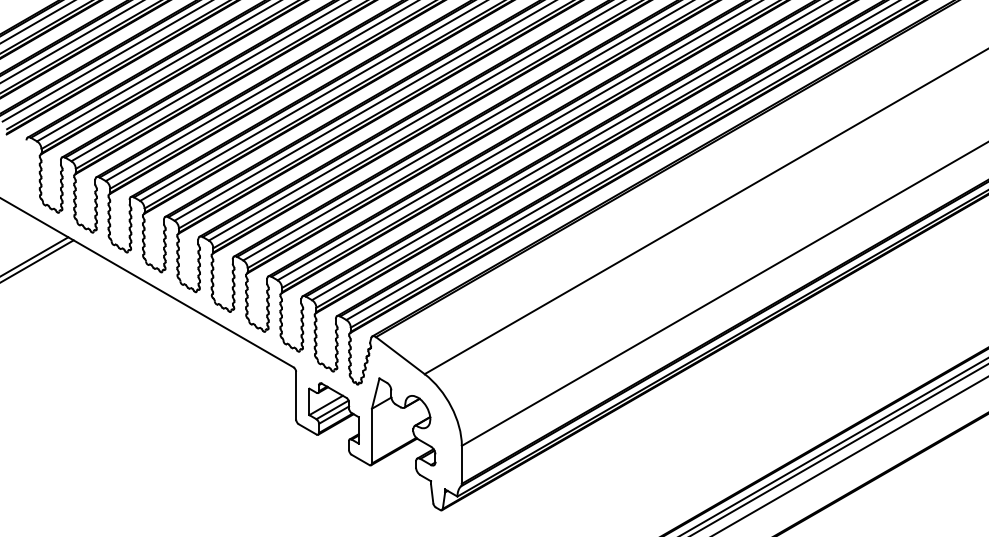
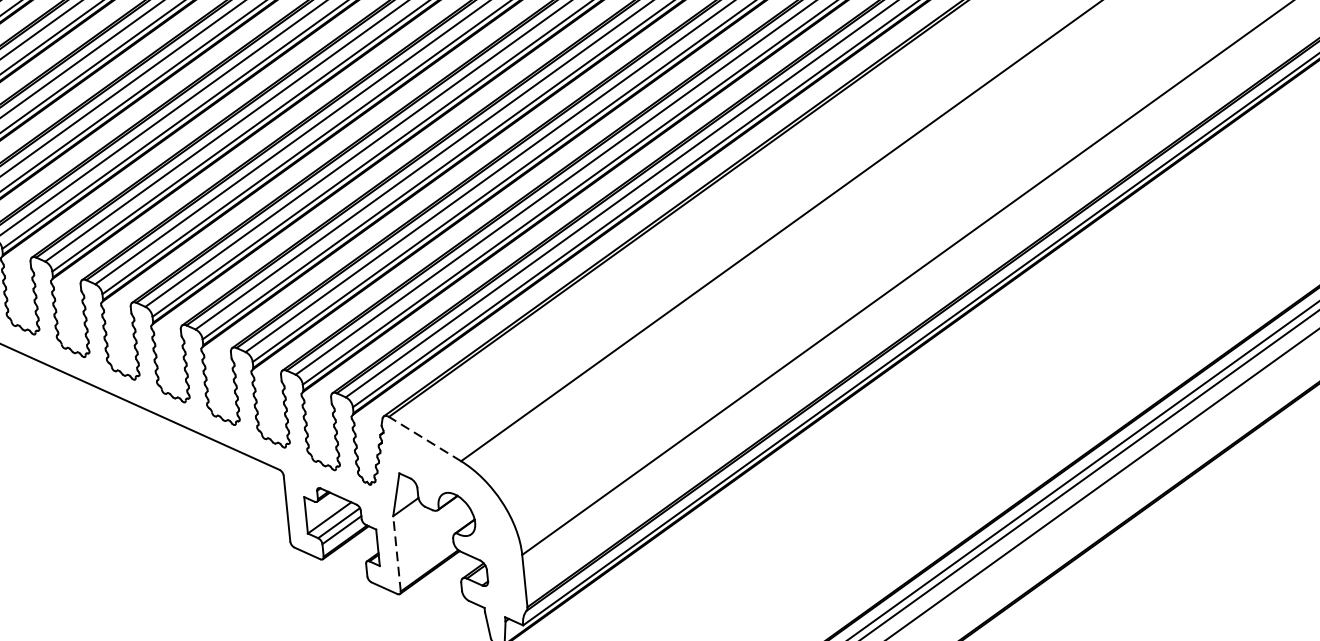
line: (400, 355) -> (425, 438), solid -> dashed
line: (371, 435) -> (396, 553), solid -> dashed

